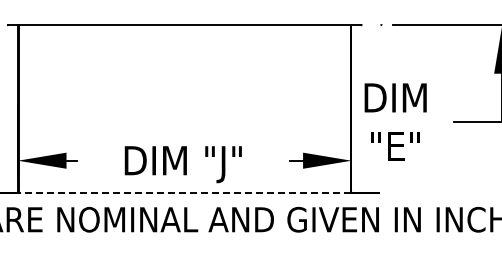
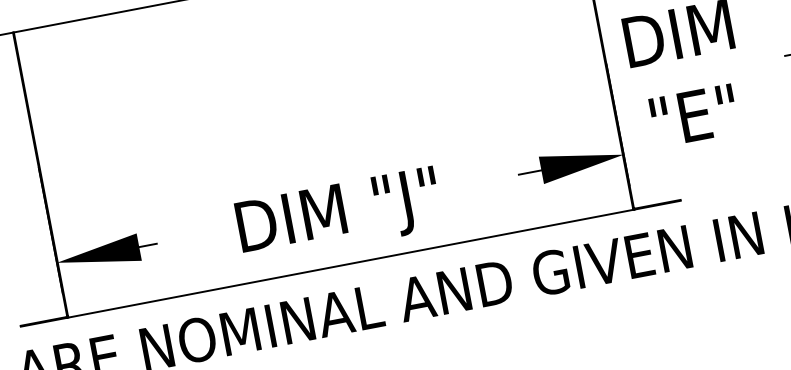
line: (184, 193) -> (350, 264), dashed -> solid

